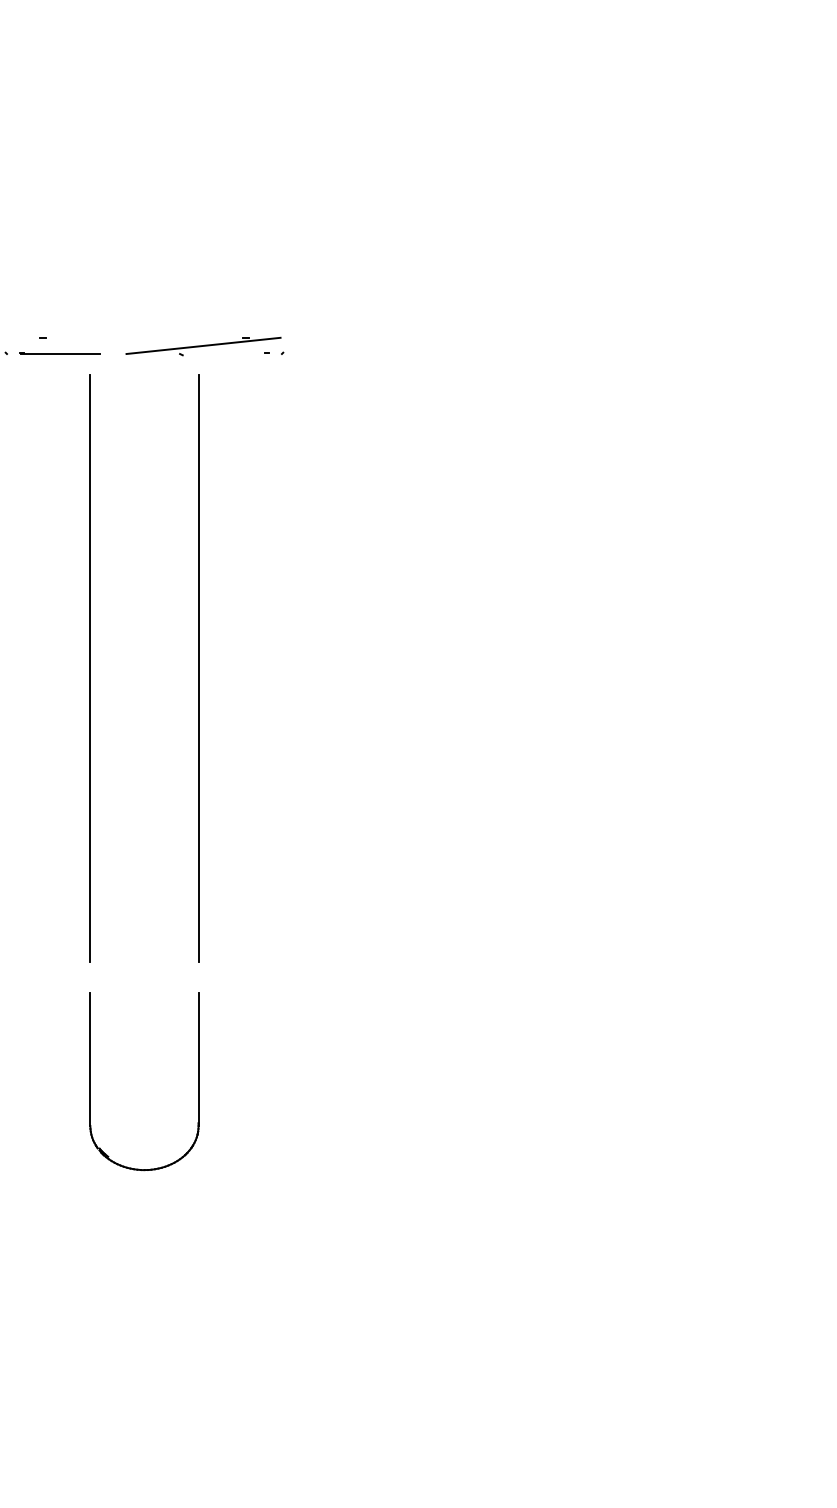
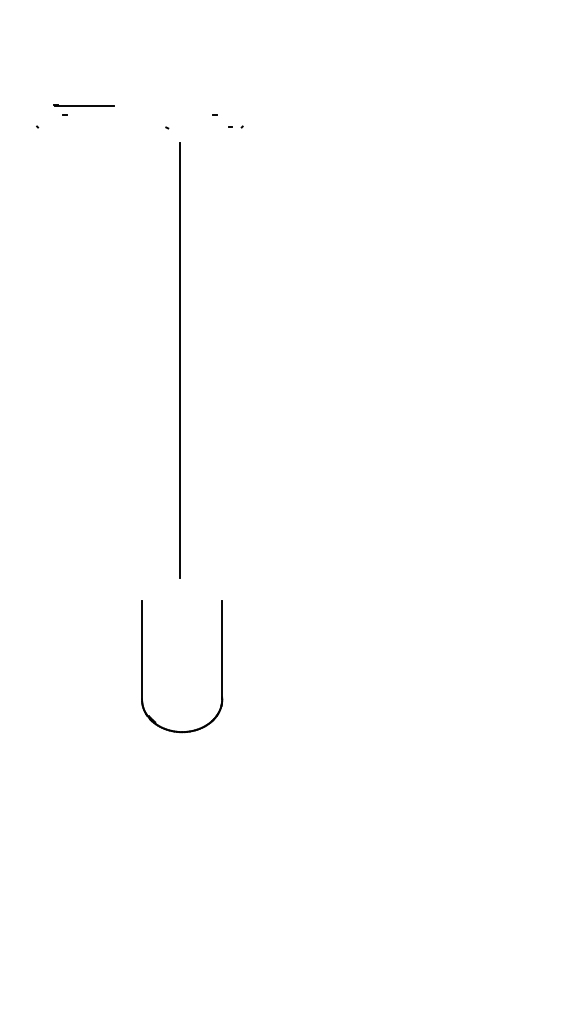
line: (203, 345) -> (183, 121), removed
line: (59, 353) -> (83, 105), moved
line: (90, 668) -> (99, 360), removed
part: (90, 1081) -> (142, 666), moved

